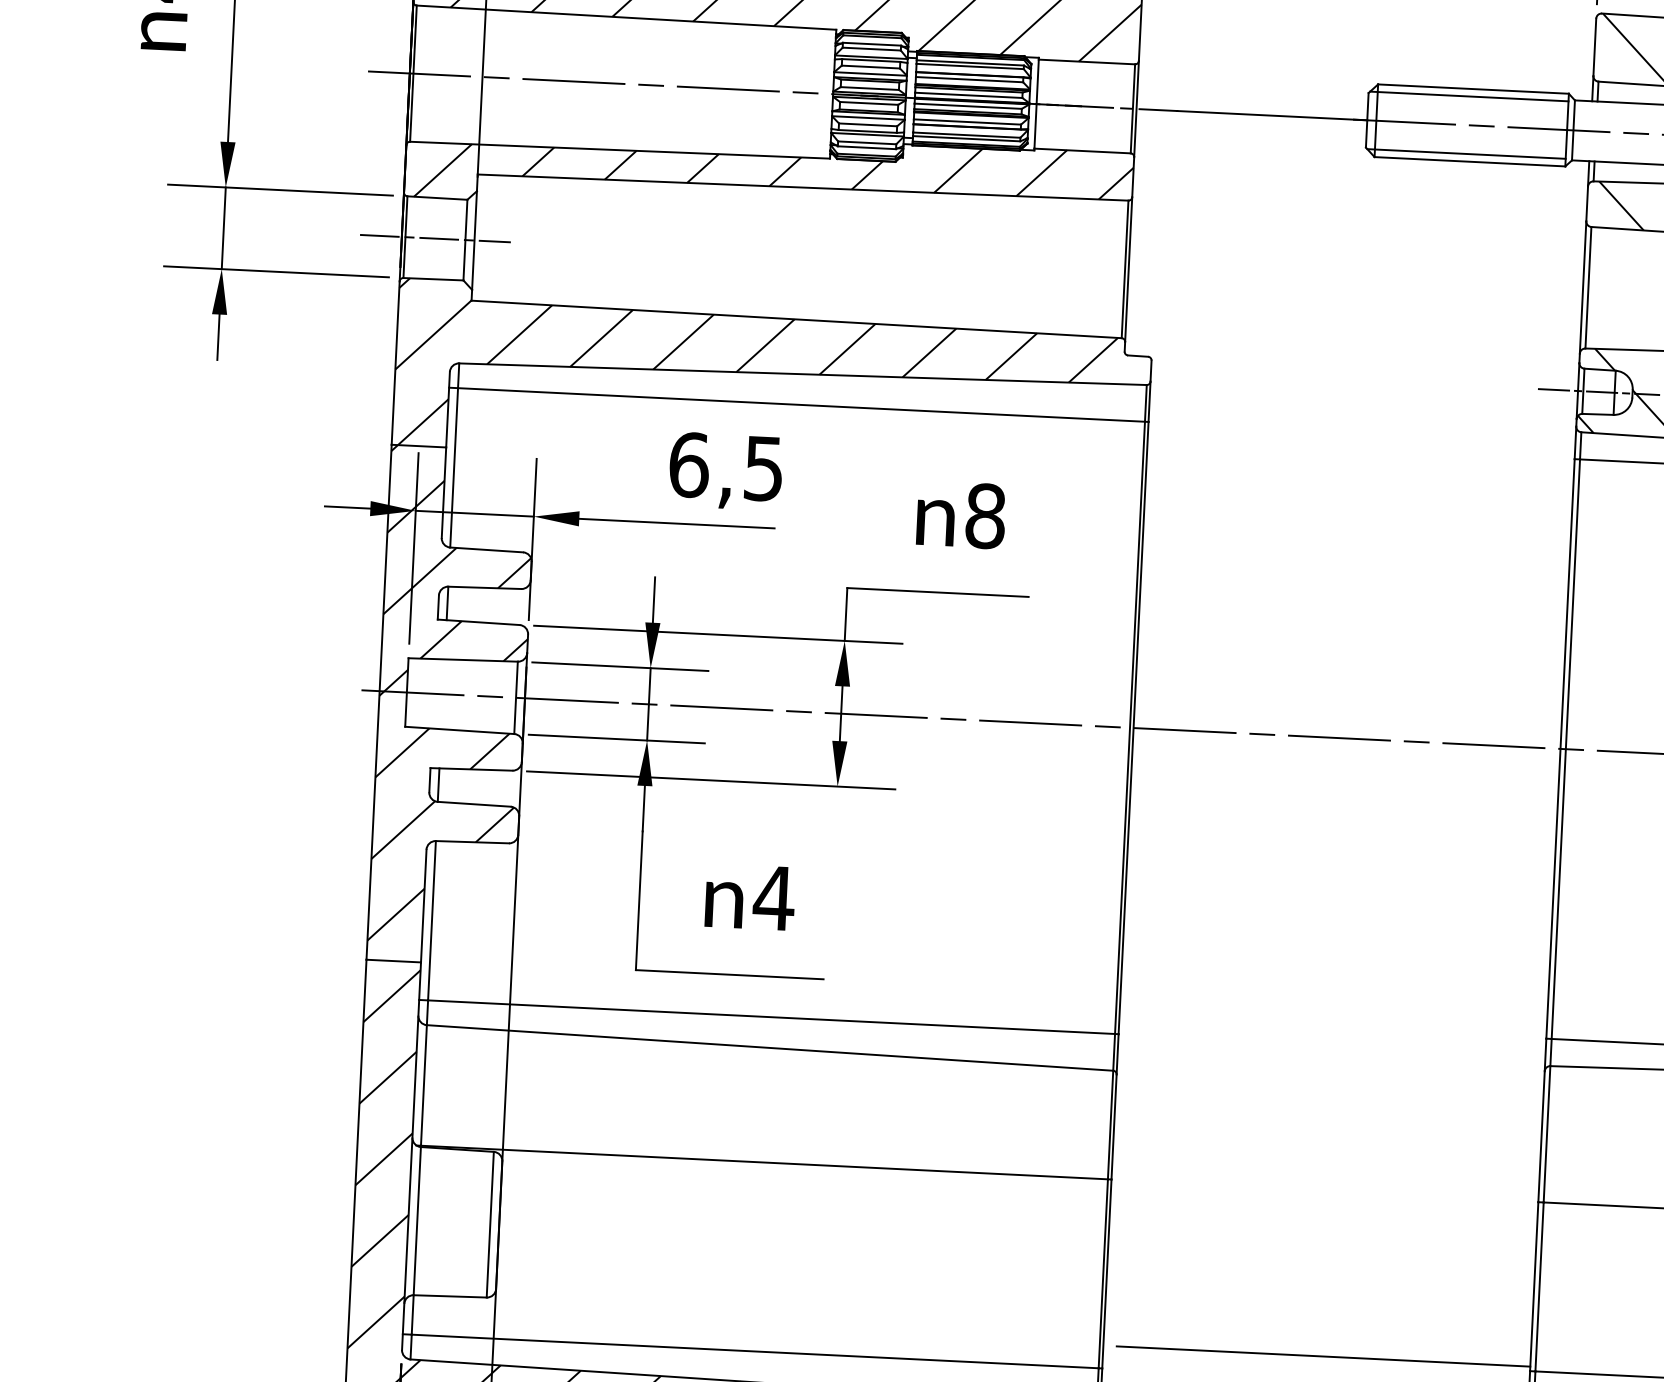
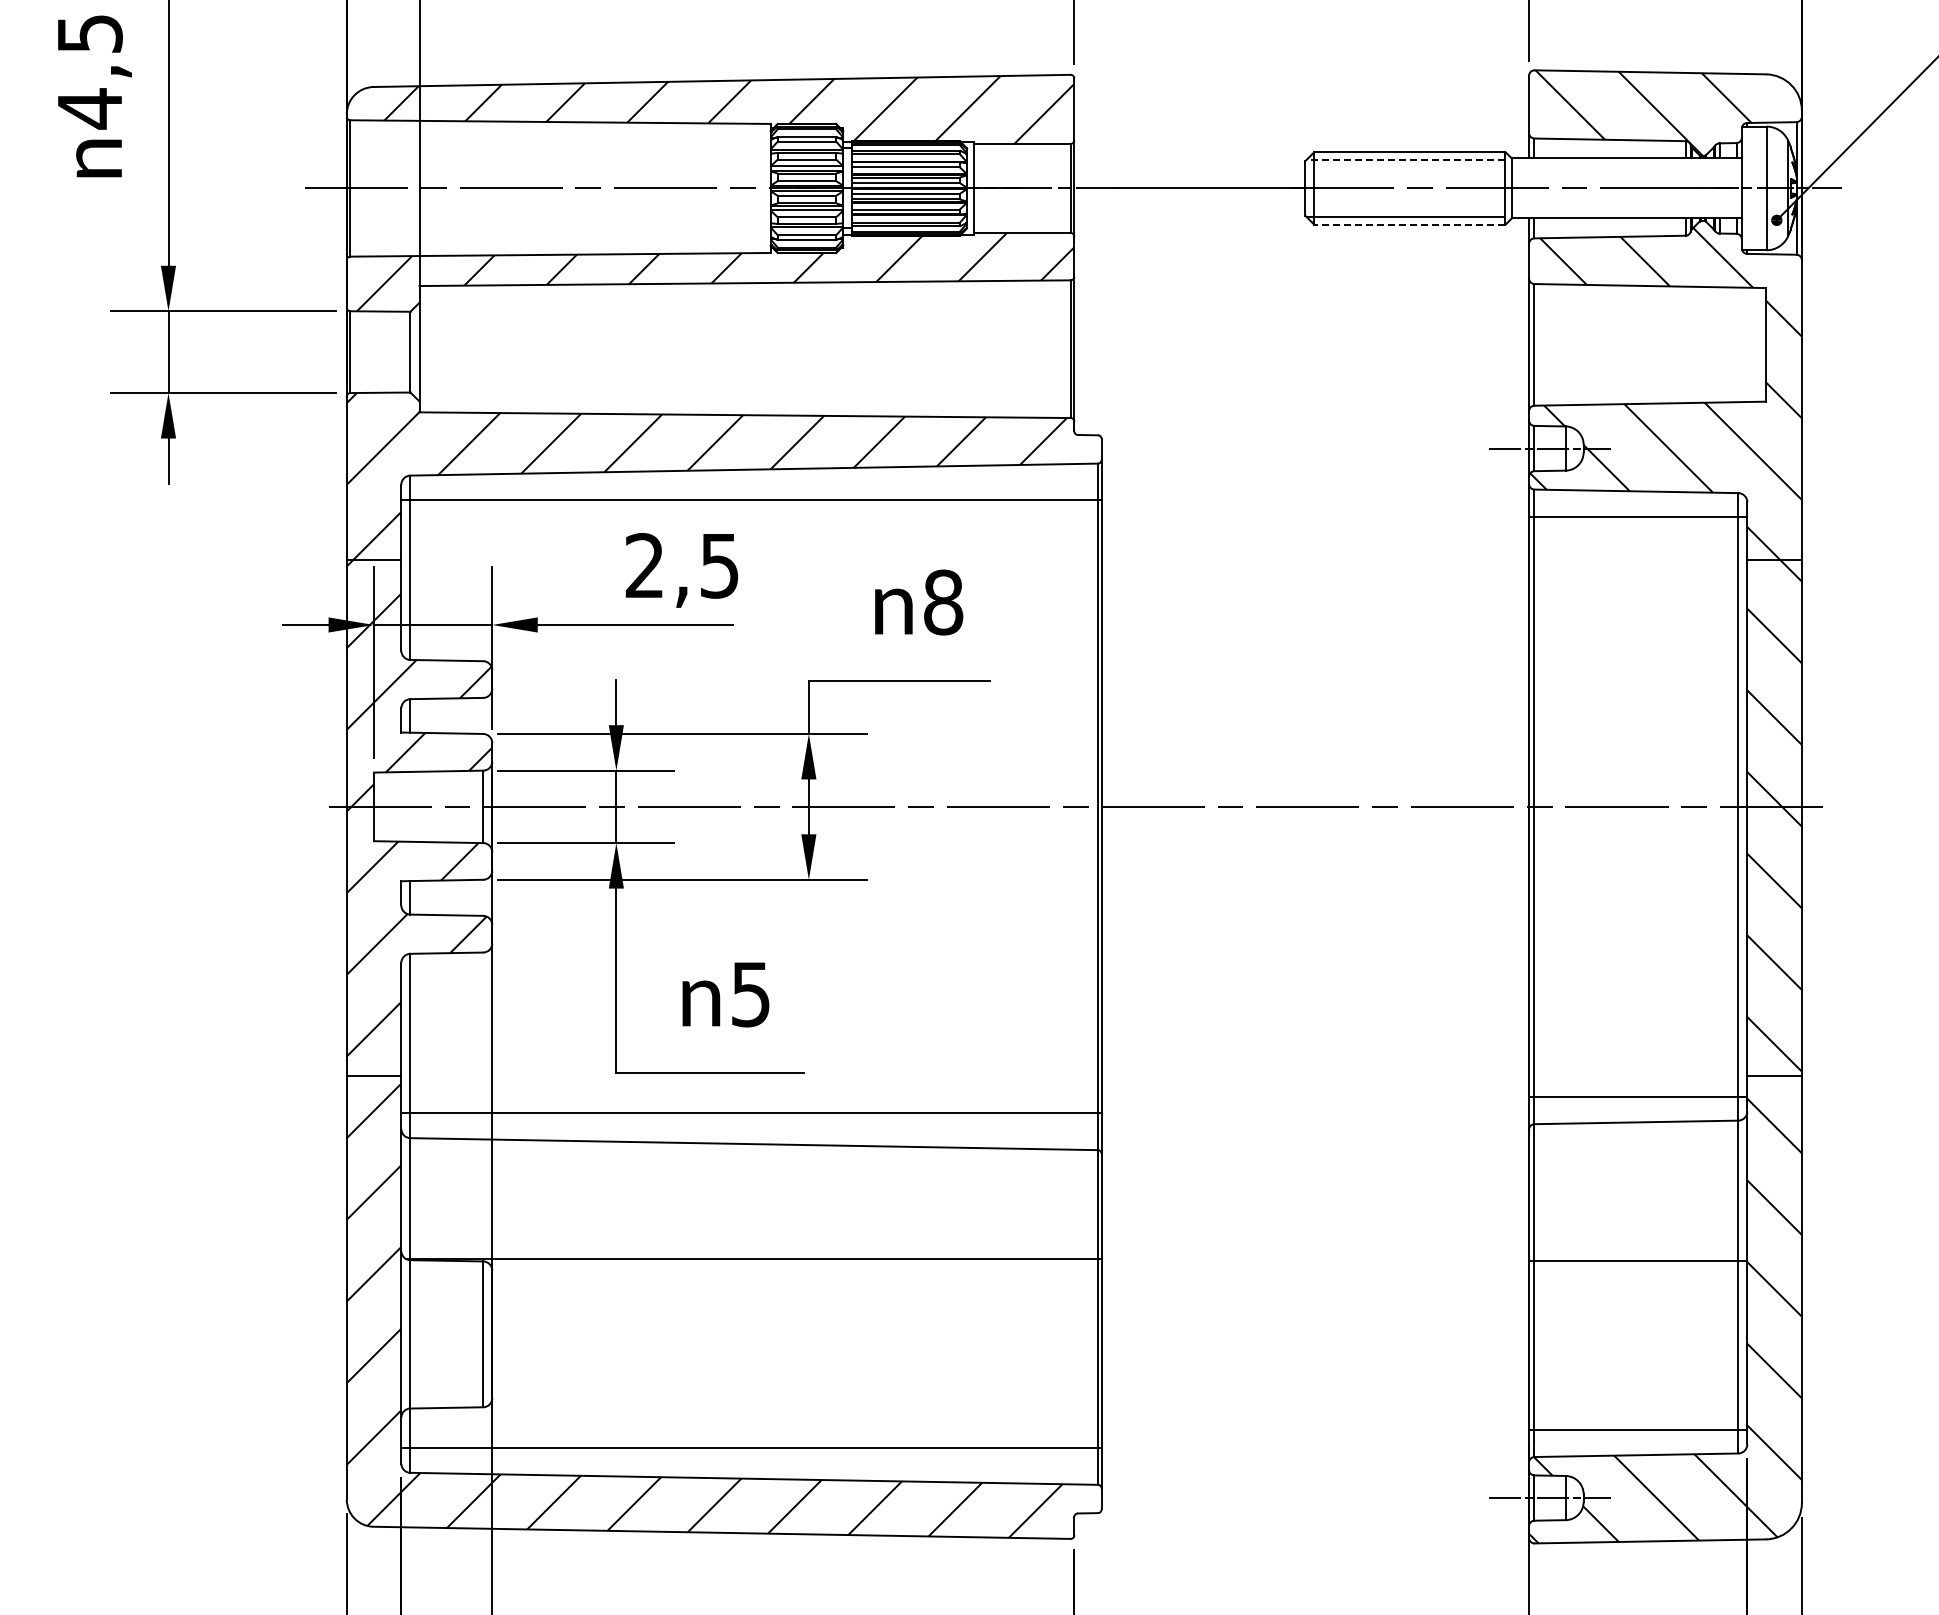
line: (1468, 96) -> (1405, 159), solid -> dashed
line: (1469, 161) -> (1409, 224), solid -> dashed
line: (434, 238) -> (379, 352), removed
text: (689, 464) -> (645, 565), 6,5 -> 2,5
text: (773, 898) -> (750, 994), 4 -> 5
line: (1323, 1356) -> (1322, 1425), removed

